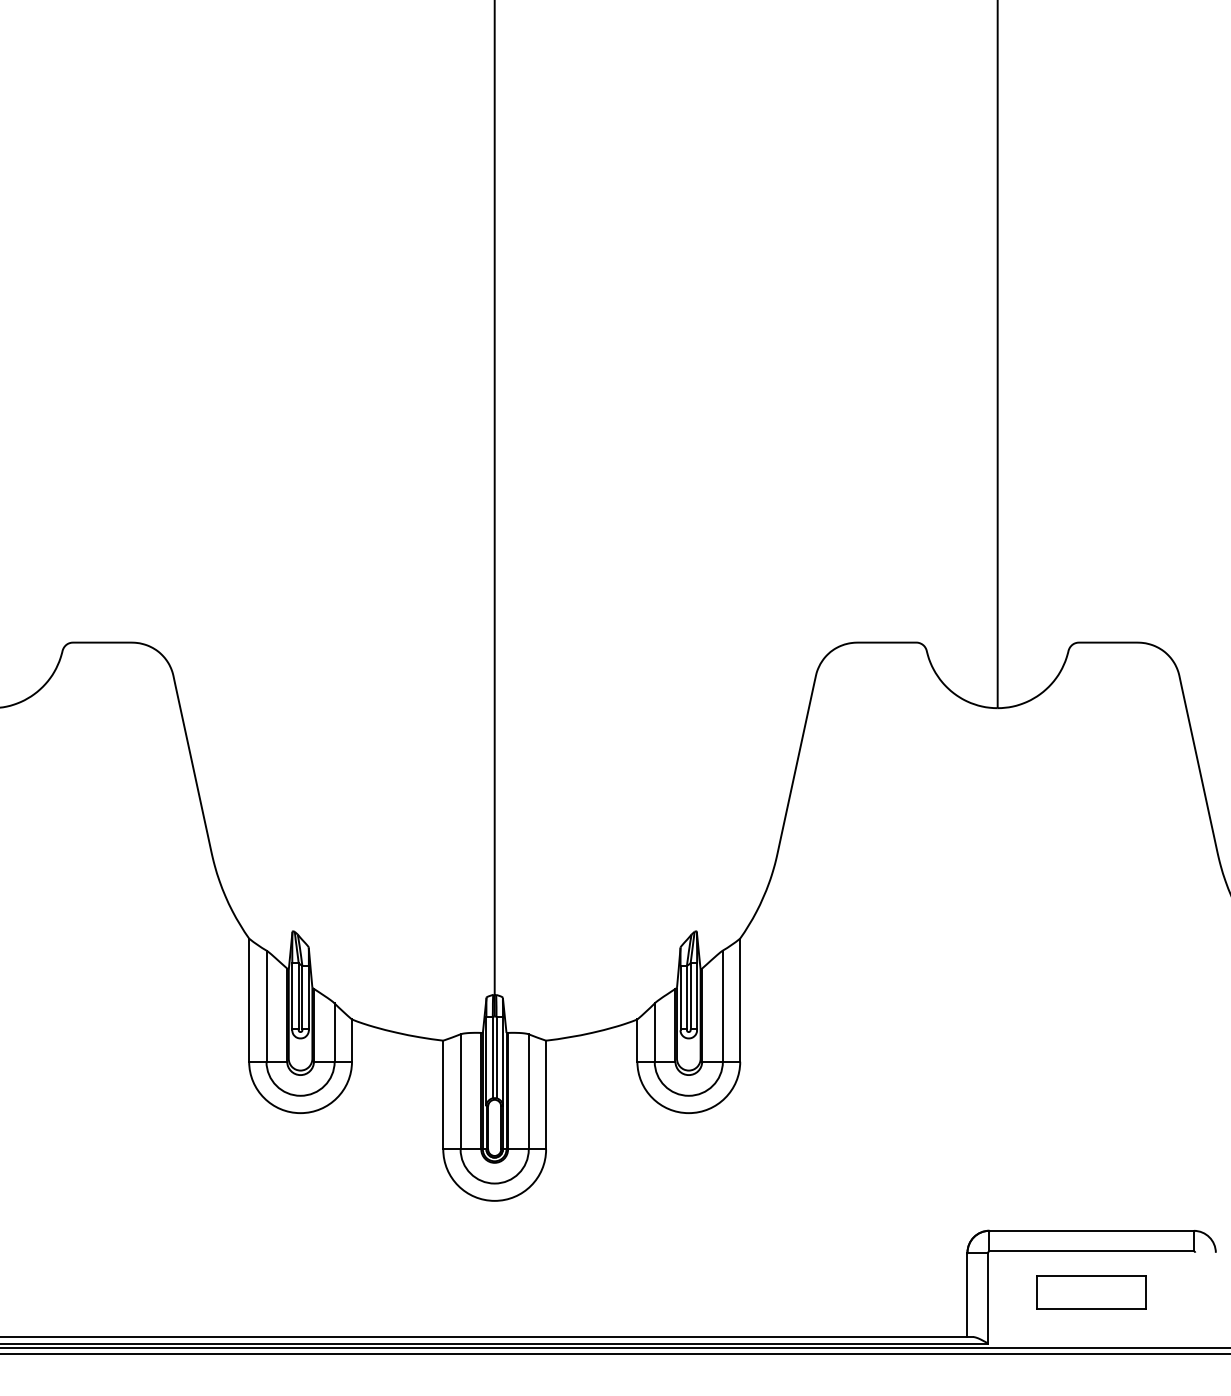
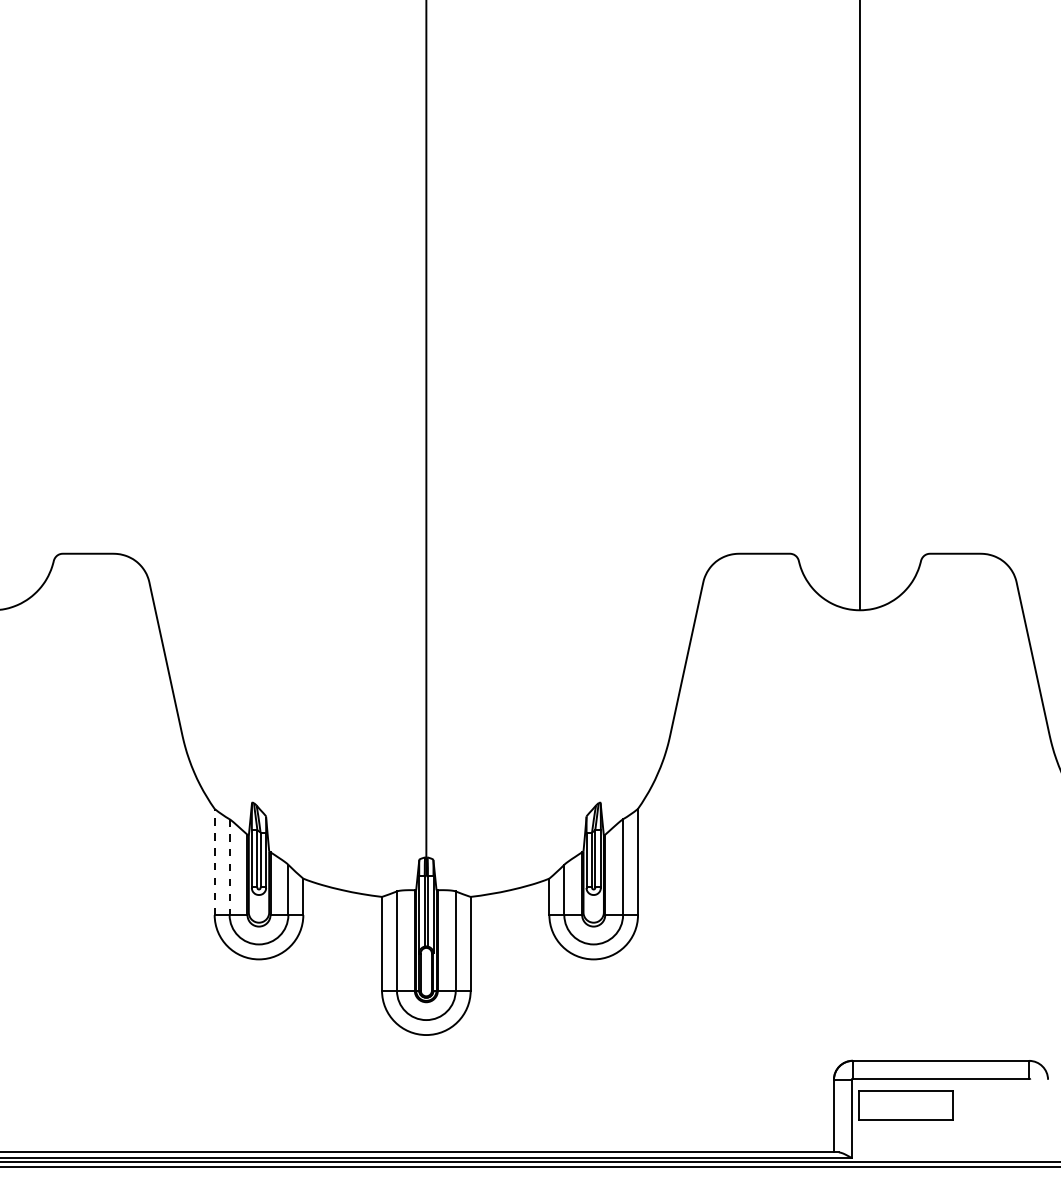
line: (249, 1000) -> (214, 862), solid -> dashed
line: (266, 1006) -> (229, 867), solid -> dashed
part: (1091, 1292) -> (905, 1105), moved

